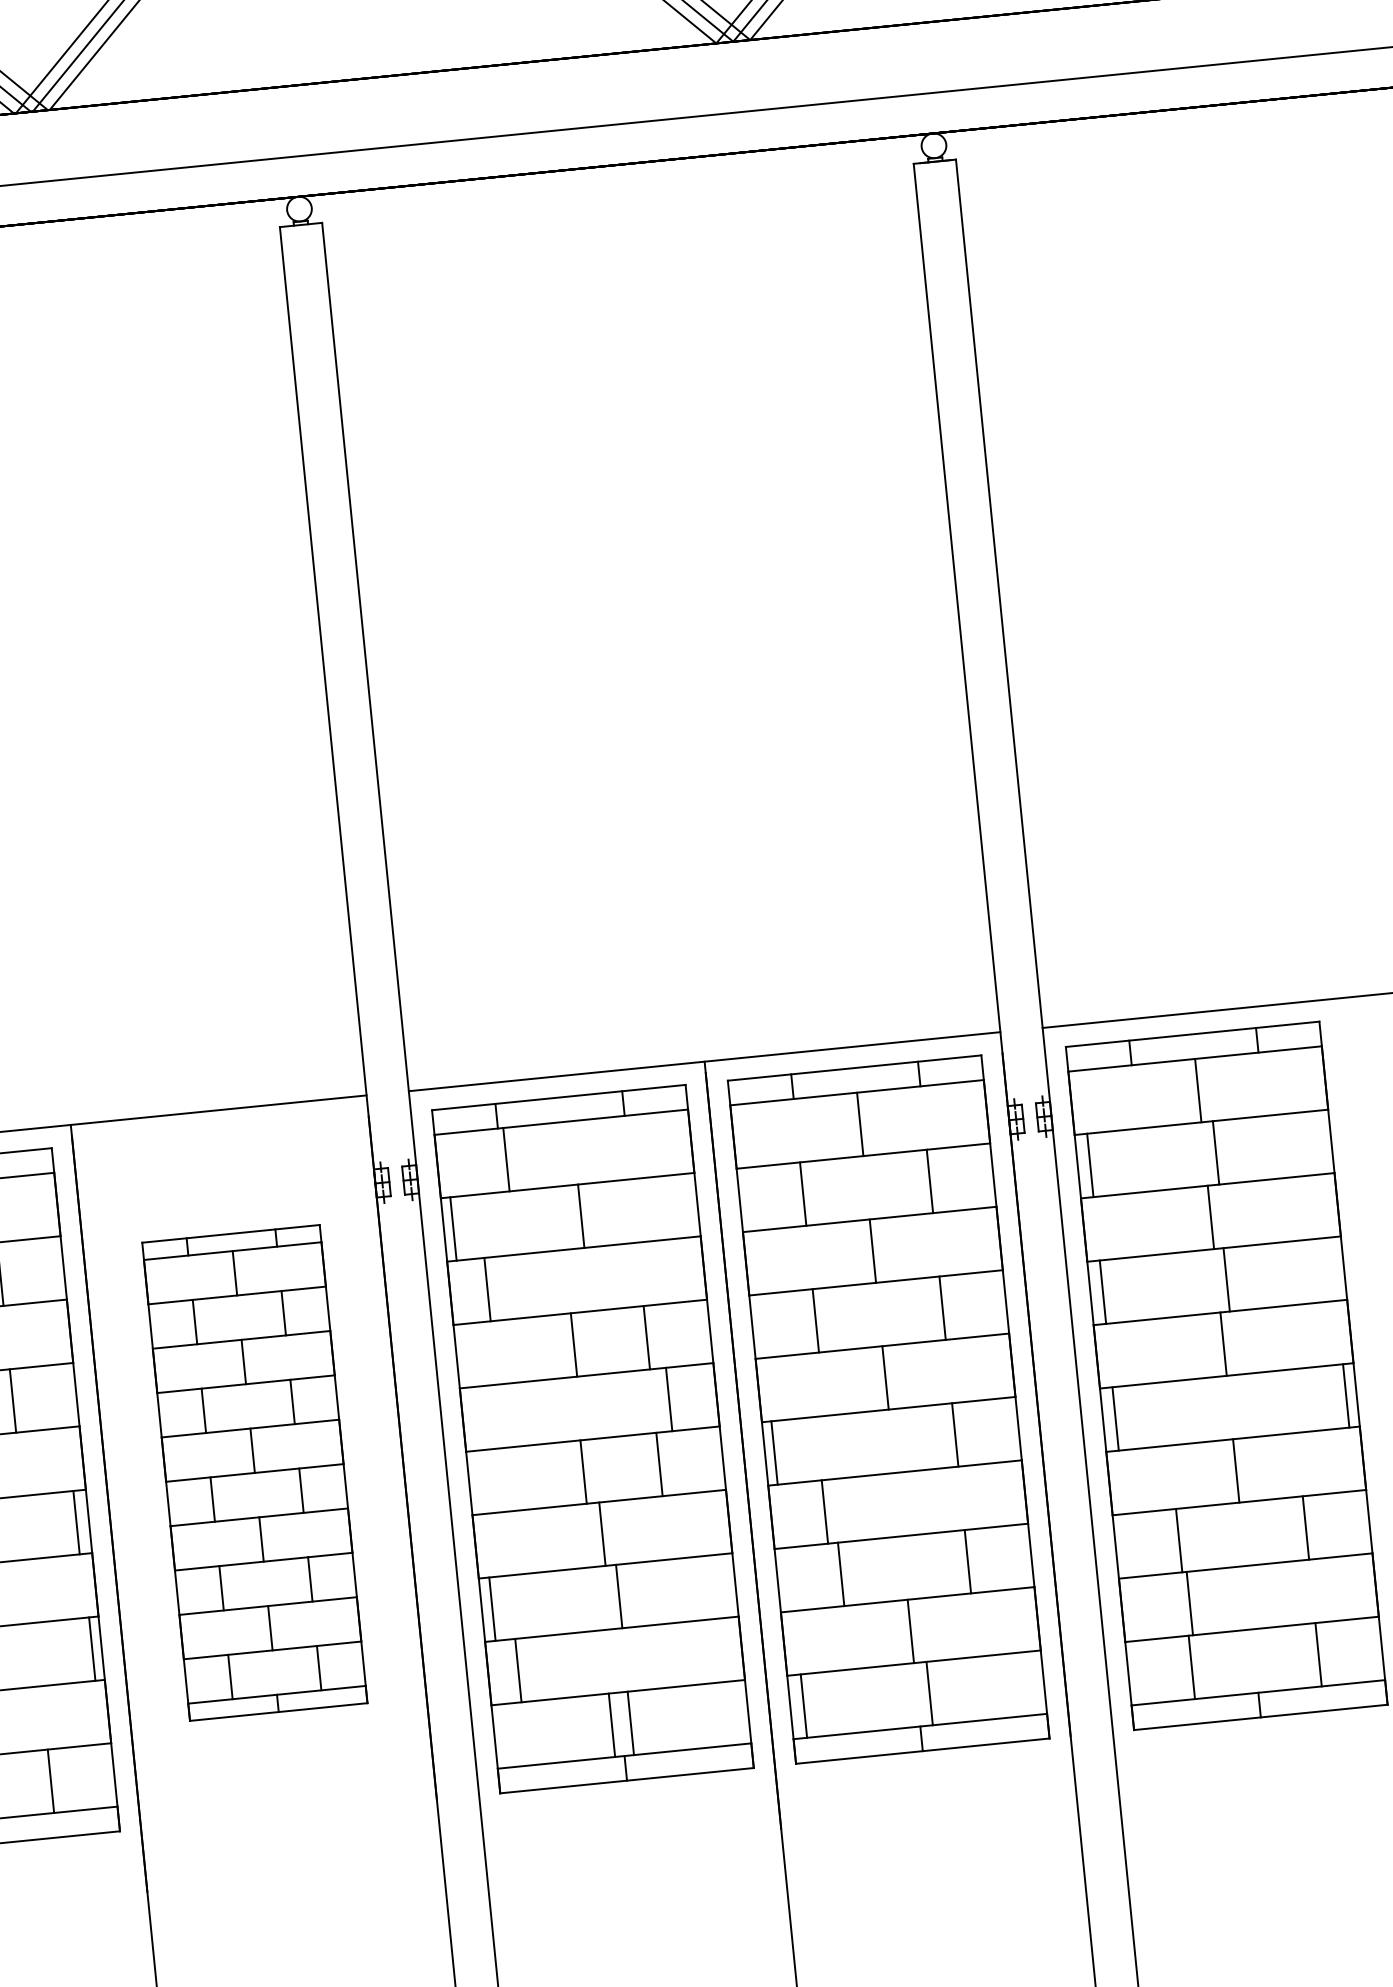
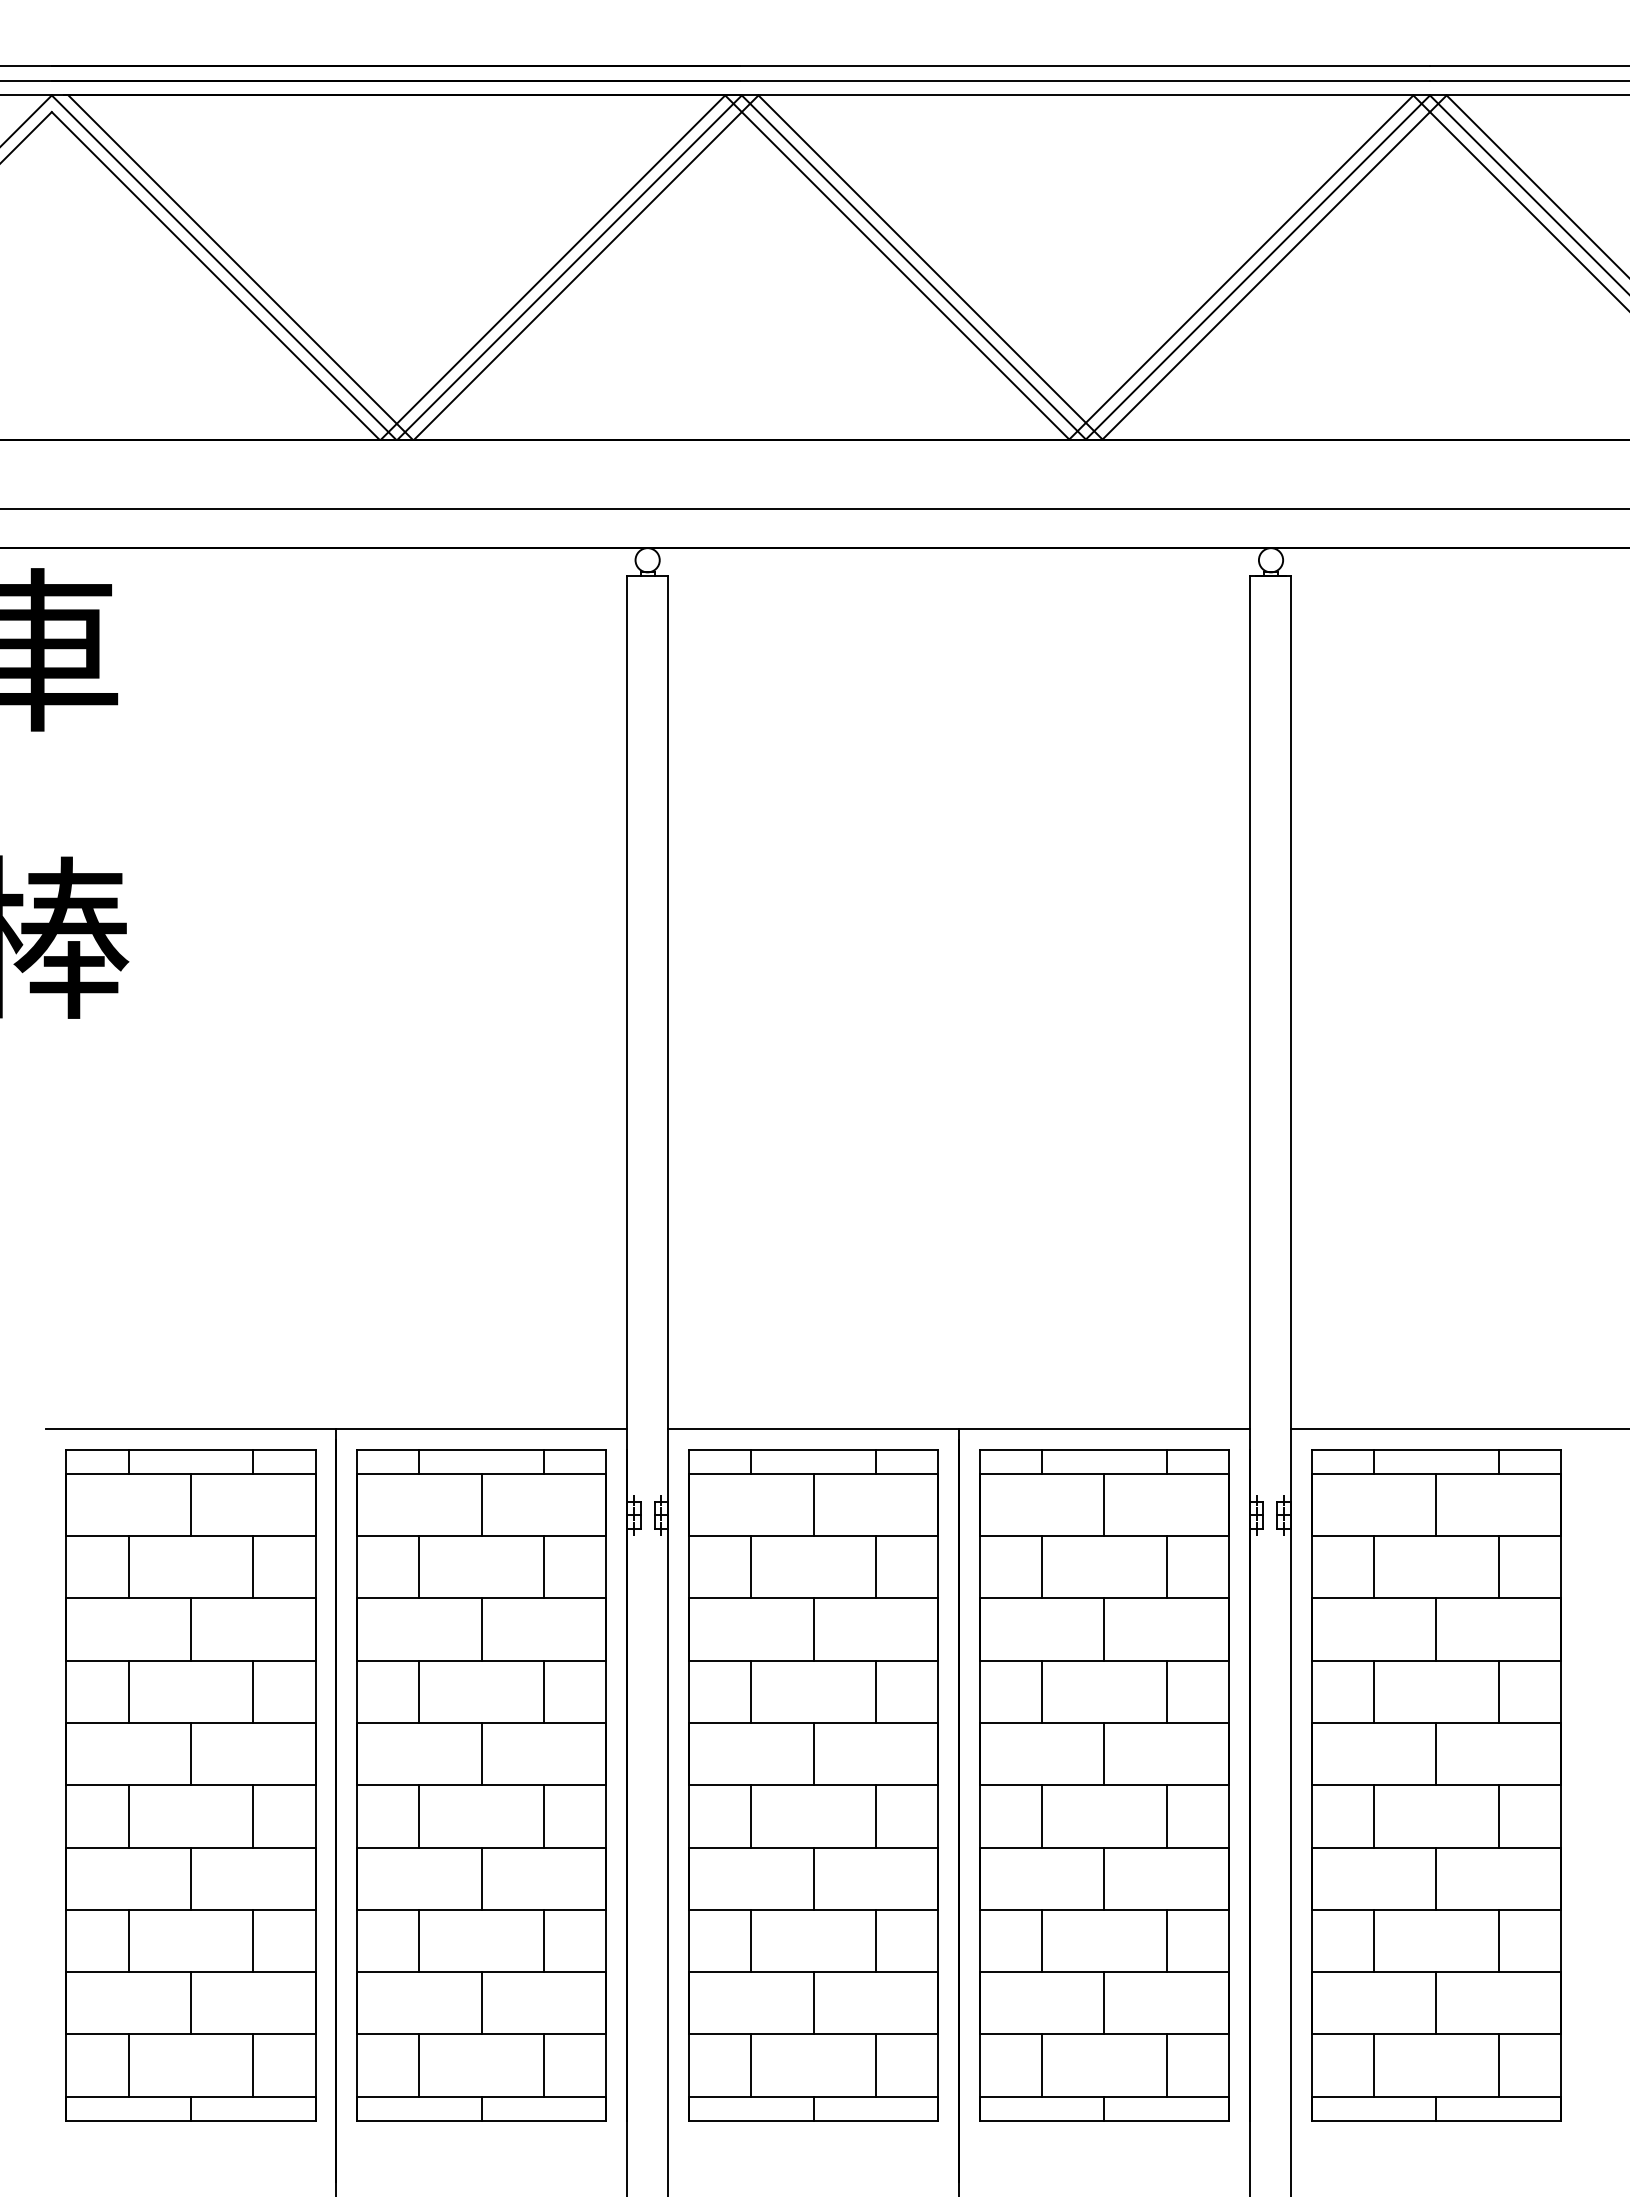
line: (1215, 1153) -> (1498, 1567), moved
line: (506, 1159) -> (813, 1504), moved
line: (1090, 1165) -> (1374, 1567), moved
line: (580, 1216) -> (875, 1567), moved
line: (453, 1229) -> (751, 1567), moved
line: (1226, 1279) -> (1498, 1691), moved
line: (487, 1289) -> (813, 1629), moved
line: (1103, 1291) -> (1374, 1691), moved
line: (574, 1344) -> (751, 1691), moved
line: (1346, 1396) -> (1498, 1816), moved
line: (668, 1398) -> (813, 1753), moved
line: (1116, 1419) -> (1374, 1816), moved
line: (775, 1453) -> (1042, 1816), moved
line: (583, 1472) -> (751, 1816), moved
part: (254, 1473) -> (481, 1785), size x1.43
line: (825, 1511) -> (1104, 1878), moved
line: (76, 1522) -> (253, 1816), moved
line: (618, 1596) -> (875, 1940), moved
line: (1189, 1603) -> (1436, 2003), moved
line: (492, 1608) -> (751, 1940), moved
line: (92, 1648) -> (253, 1940), moved
line: (518, 1670) -> (813, 2003), moved
line: (929, 1693) -> (1166, 2065), moved
line: (804, 1706) -> (1042, 2065), moved
line: (630, 1723) -> (875, 2065), moved
line: (612, 1725) -> (751, 2065), moved

